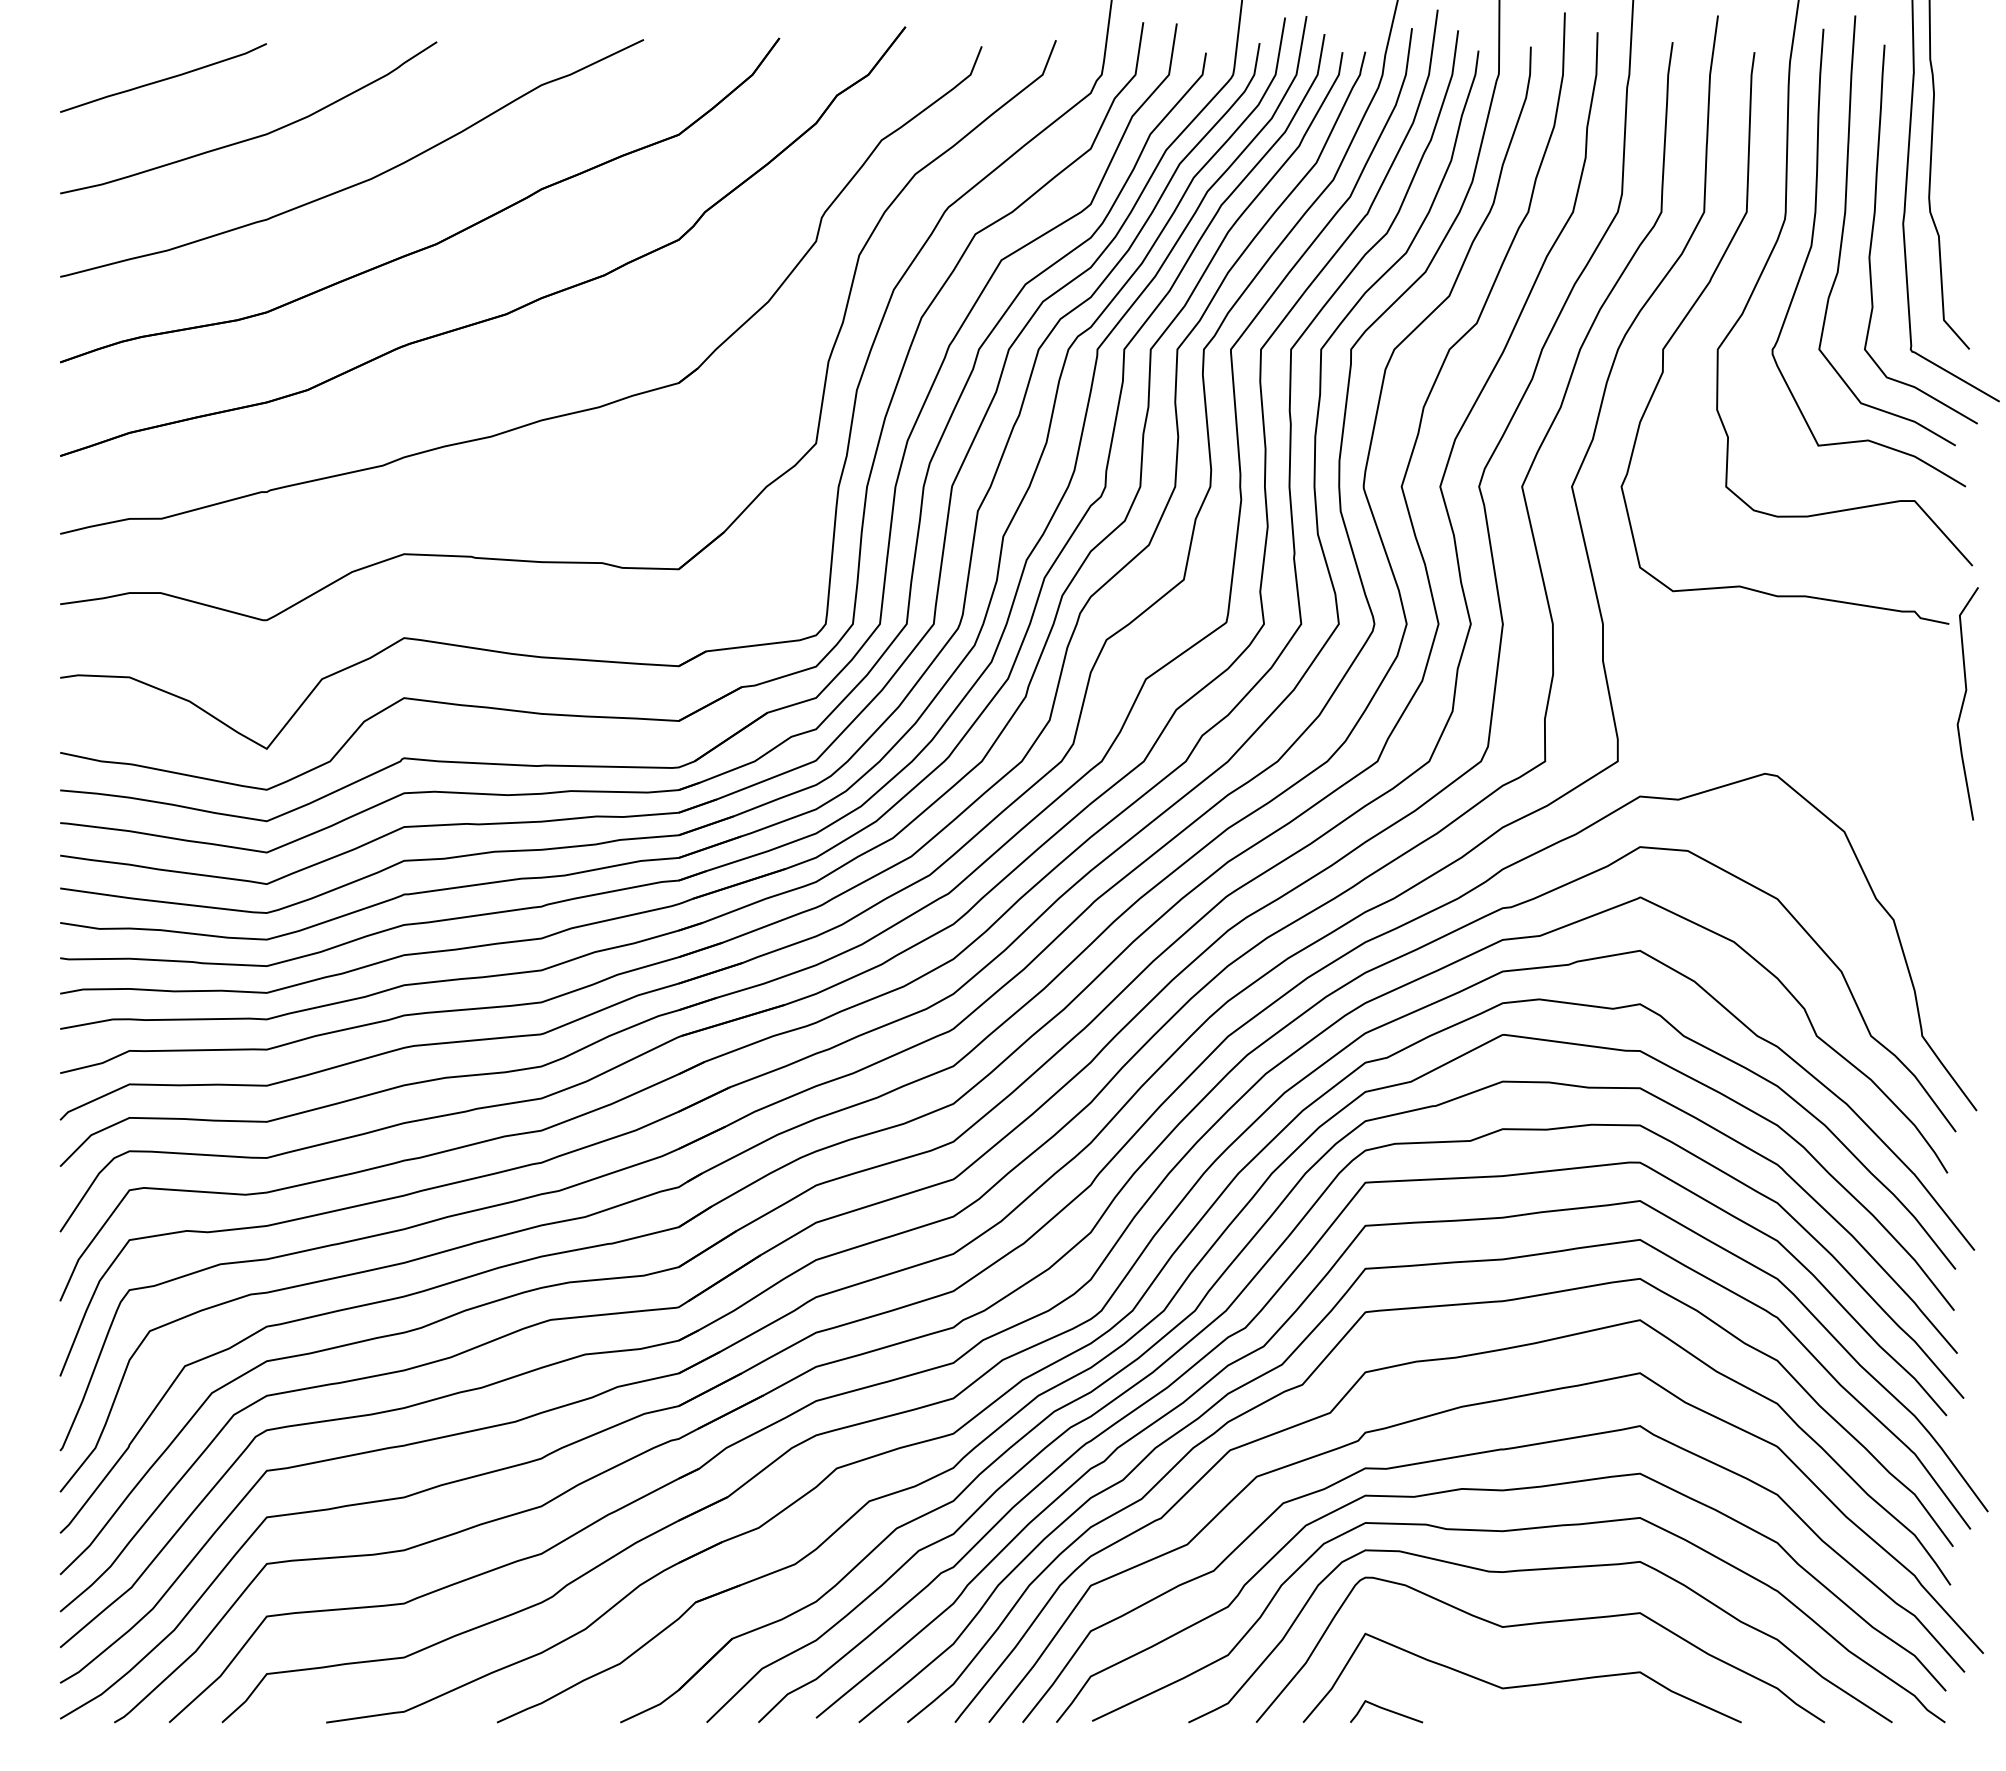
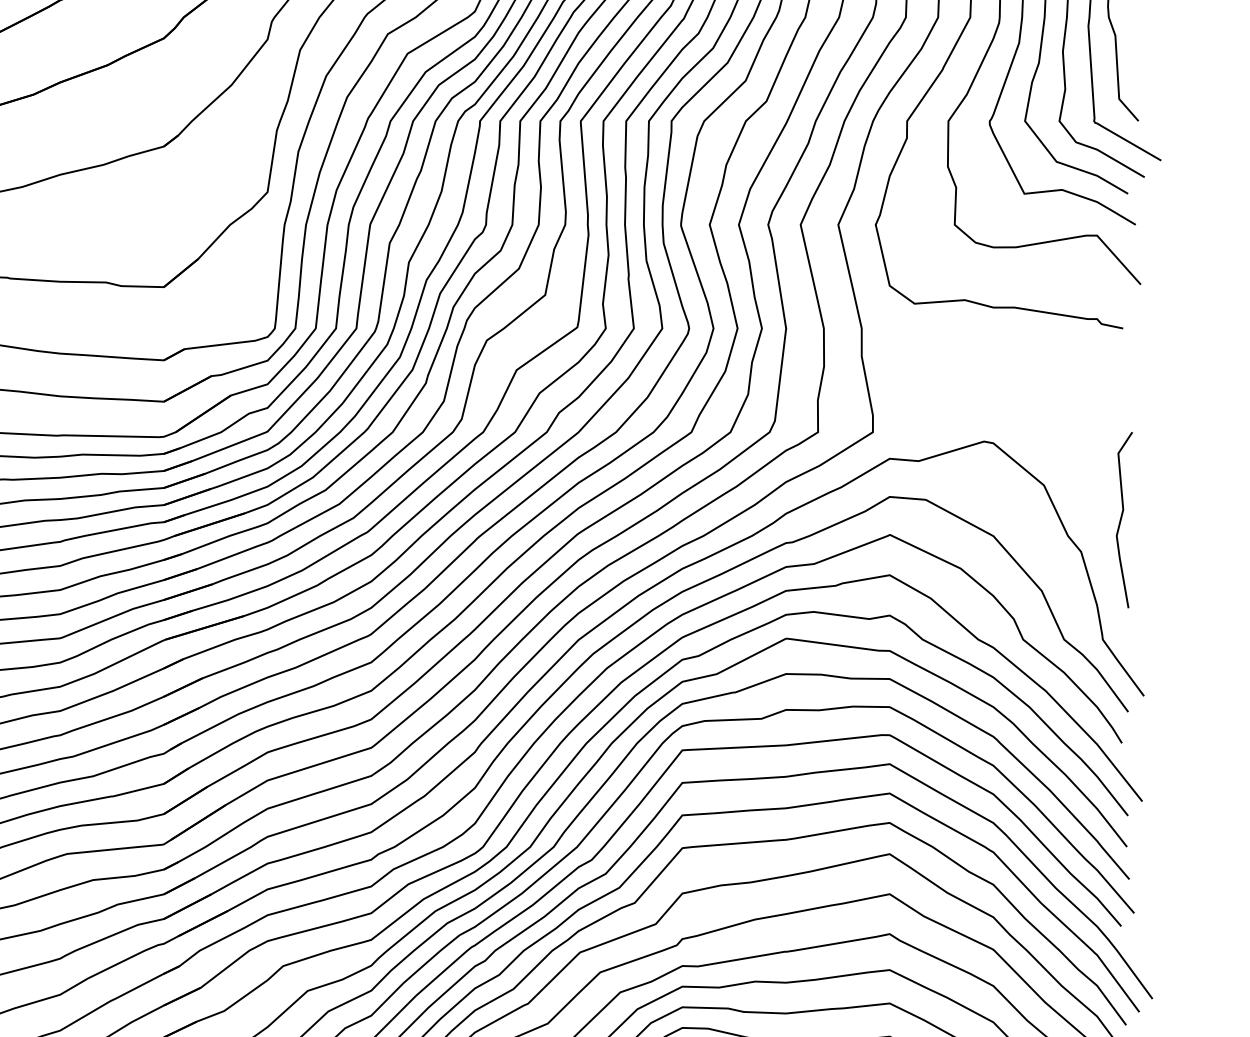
curve: (1964, 702) -> (1121, 519), moved

